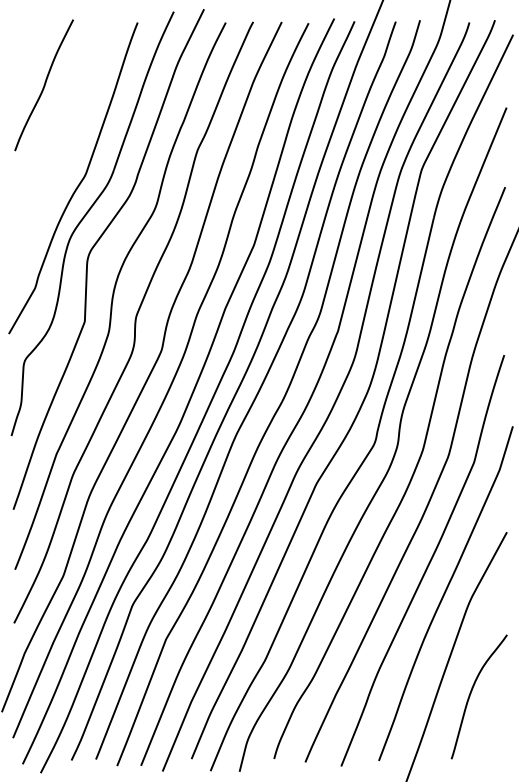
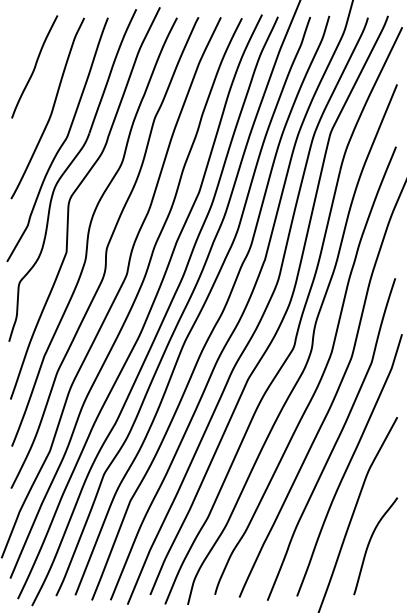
curve: (65, 139) -> (51, 109), added

